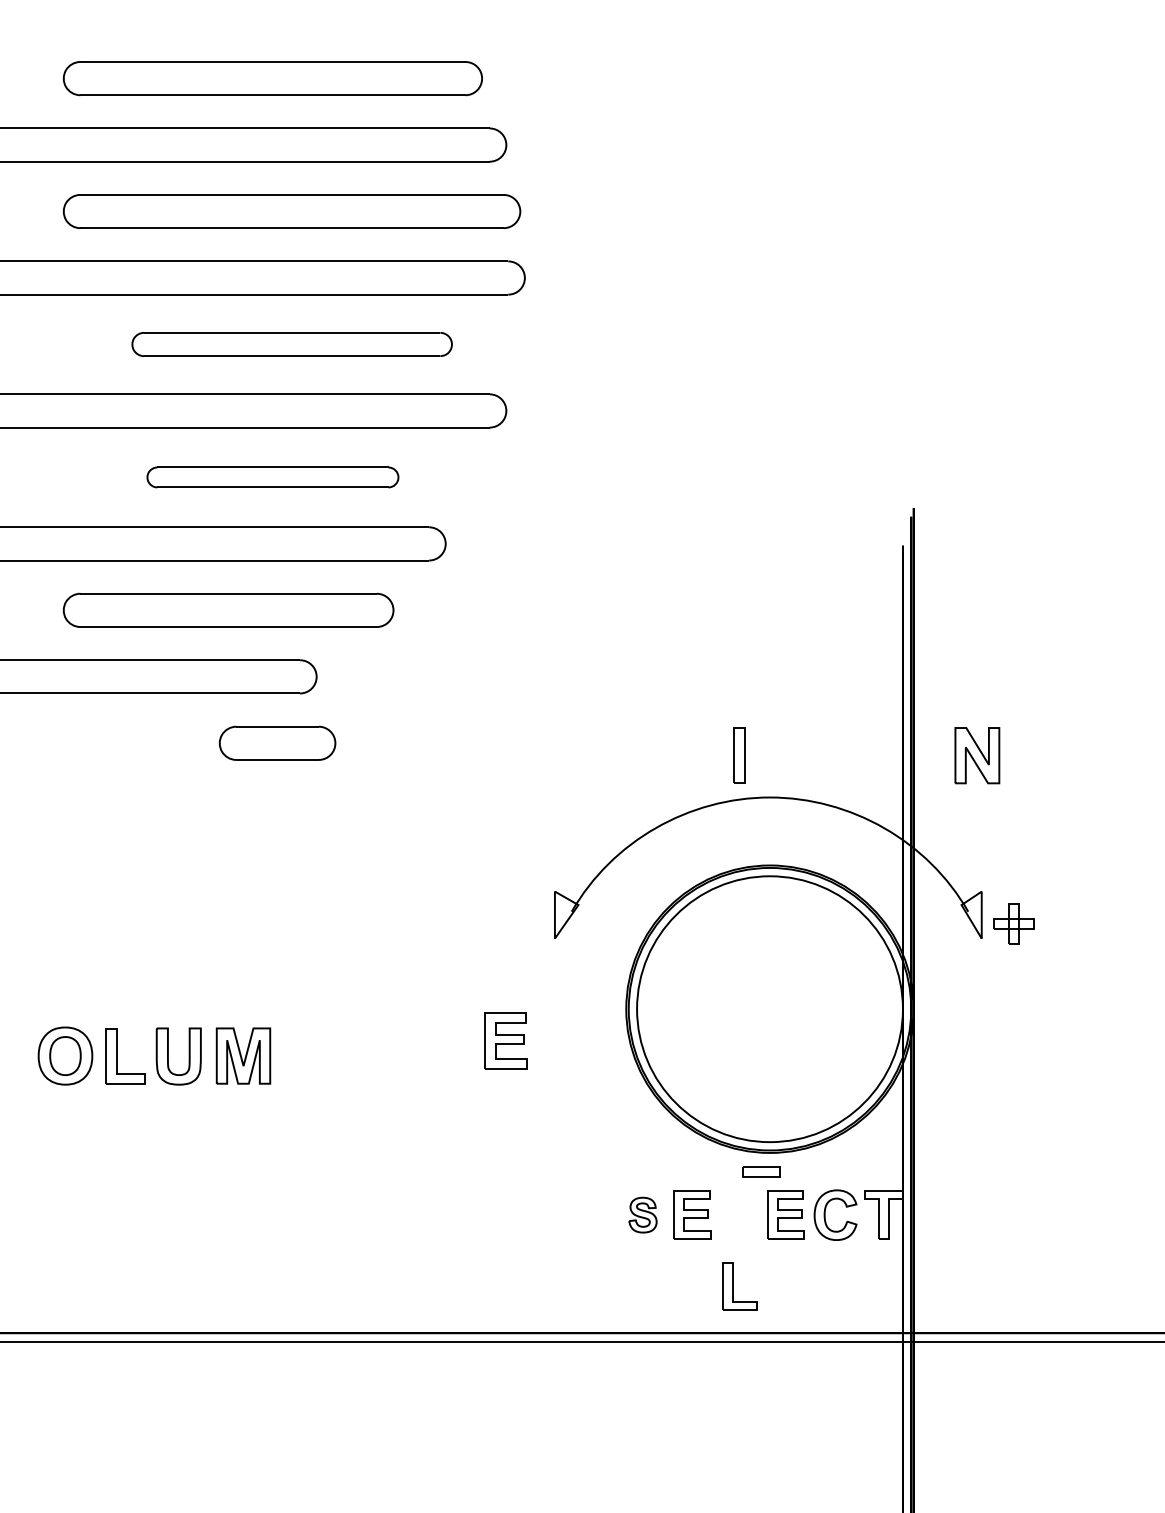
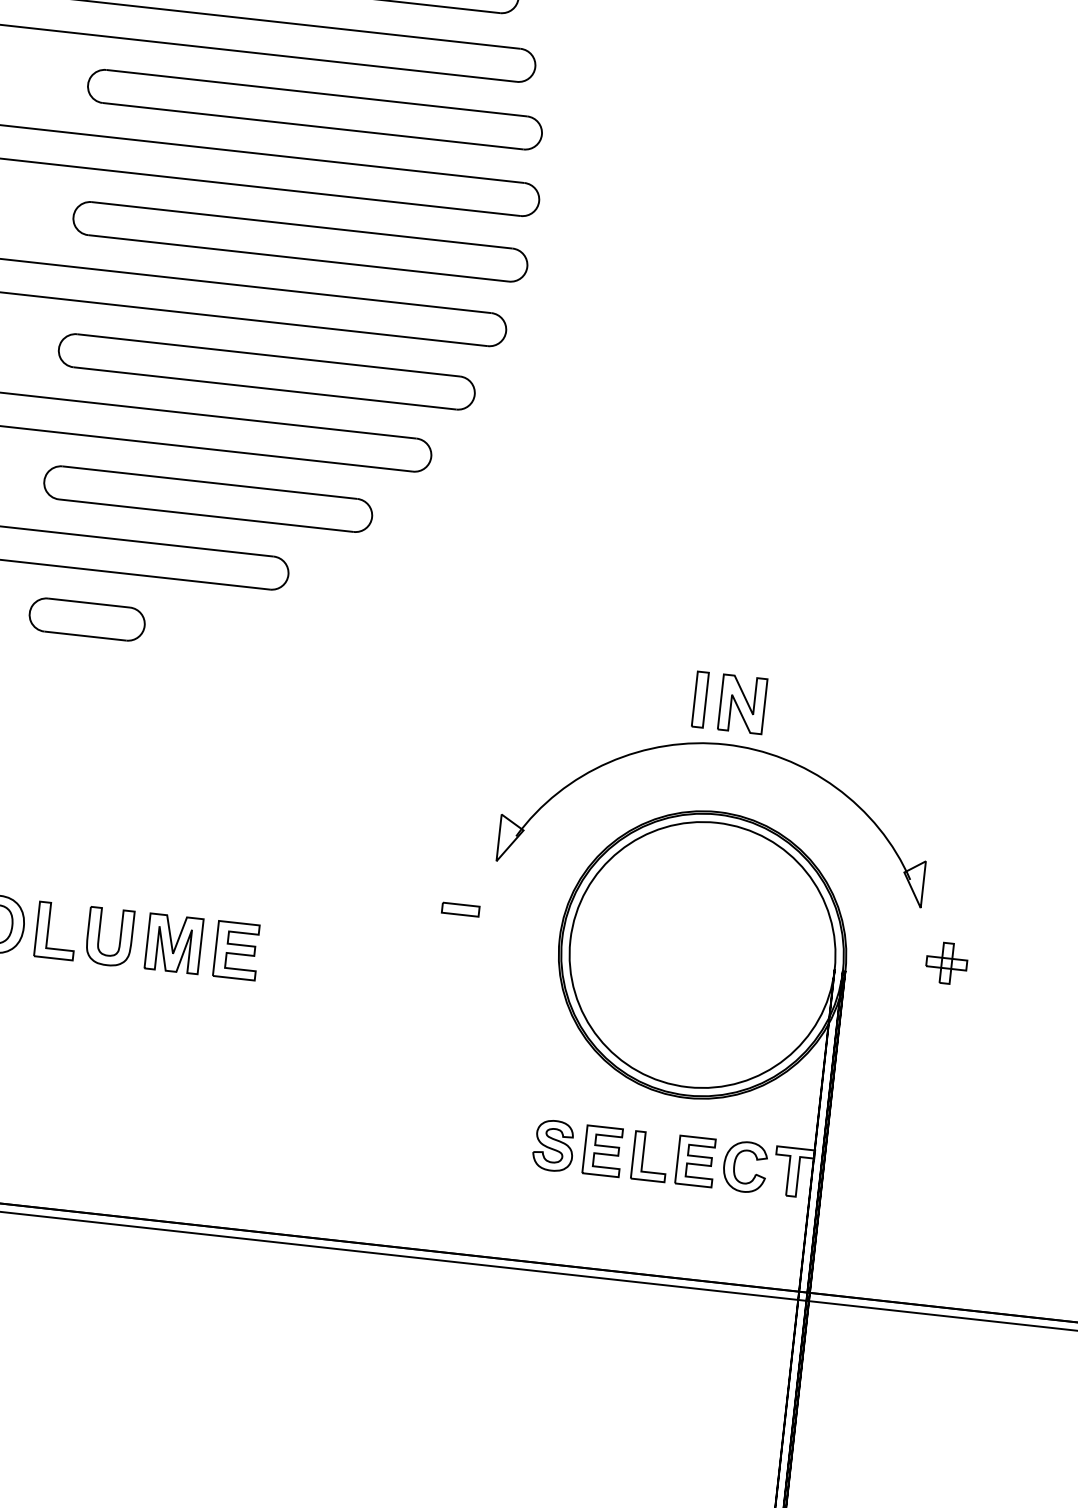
part: (292, 344) -> (300, 241), size x1.43
part: (272, 477) -> (266, 371), size x1.67
part: (277, 742) -> (87, 618), moved
part: (977, 755) -> (742, 704), moved
part: (1013, 923) -> (946, 963), moved
part: (505, 1040) -> (236, 950), moved
part: (761, 1171) -> (460, 909), moved
part: (642, 1214) -> (553, 1145), size x1.43
part: (739, 1286) -> (649, 1156), moved

